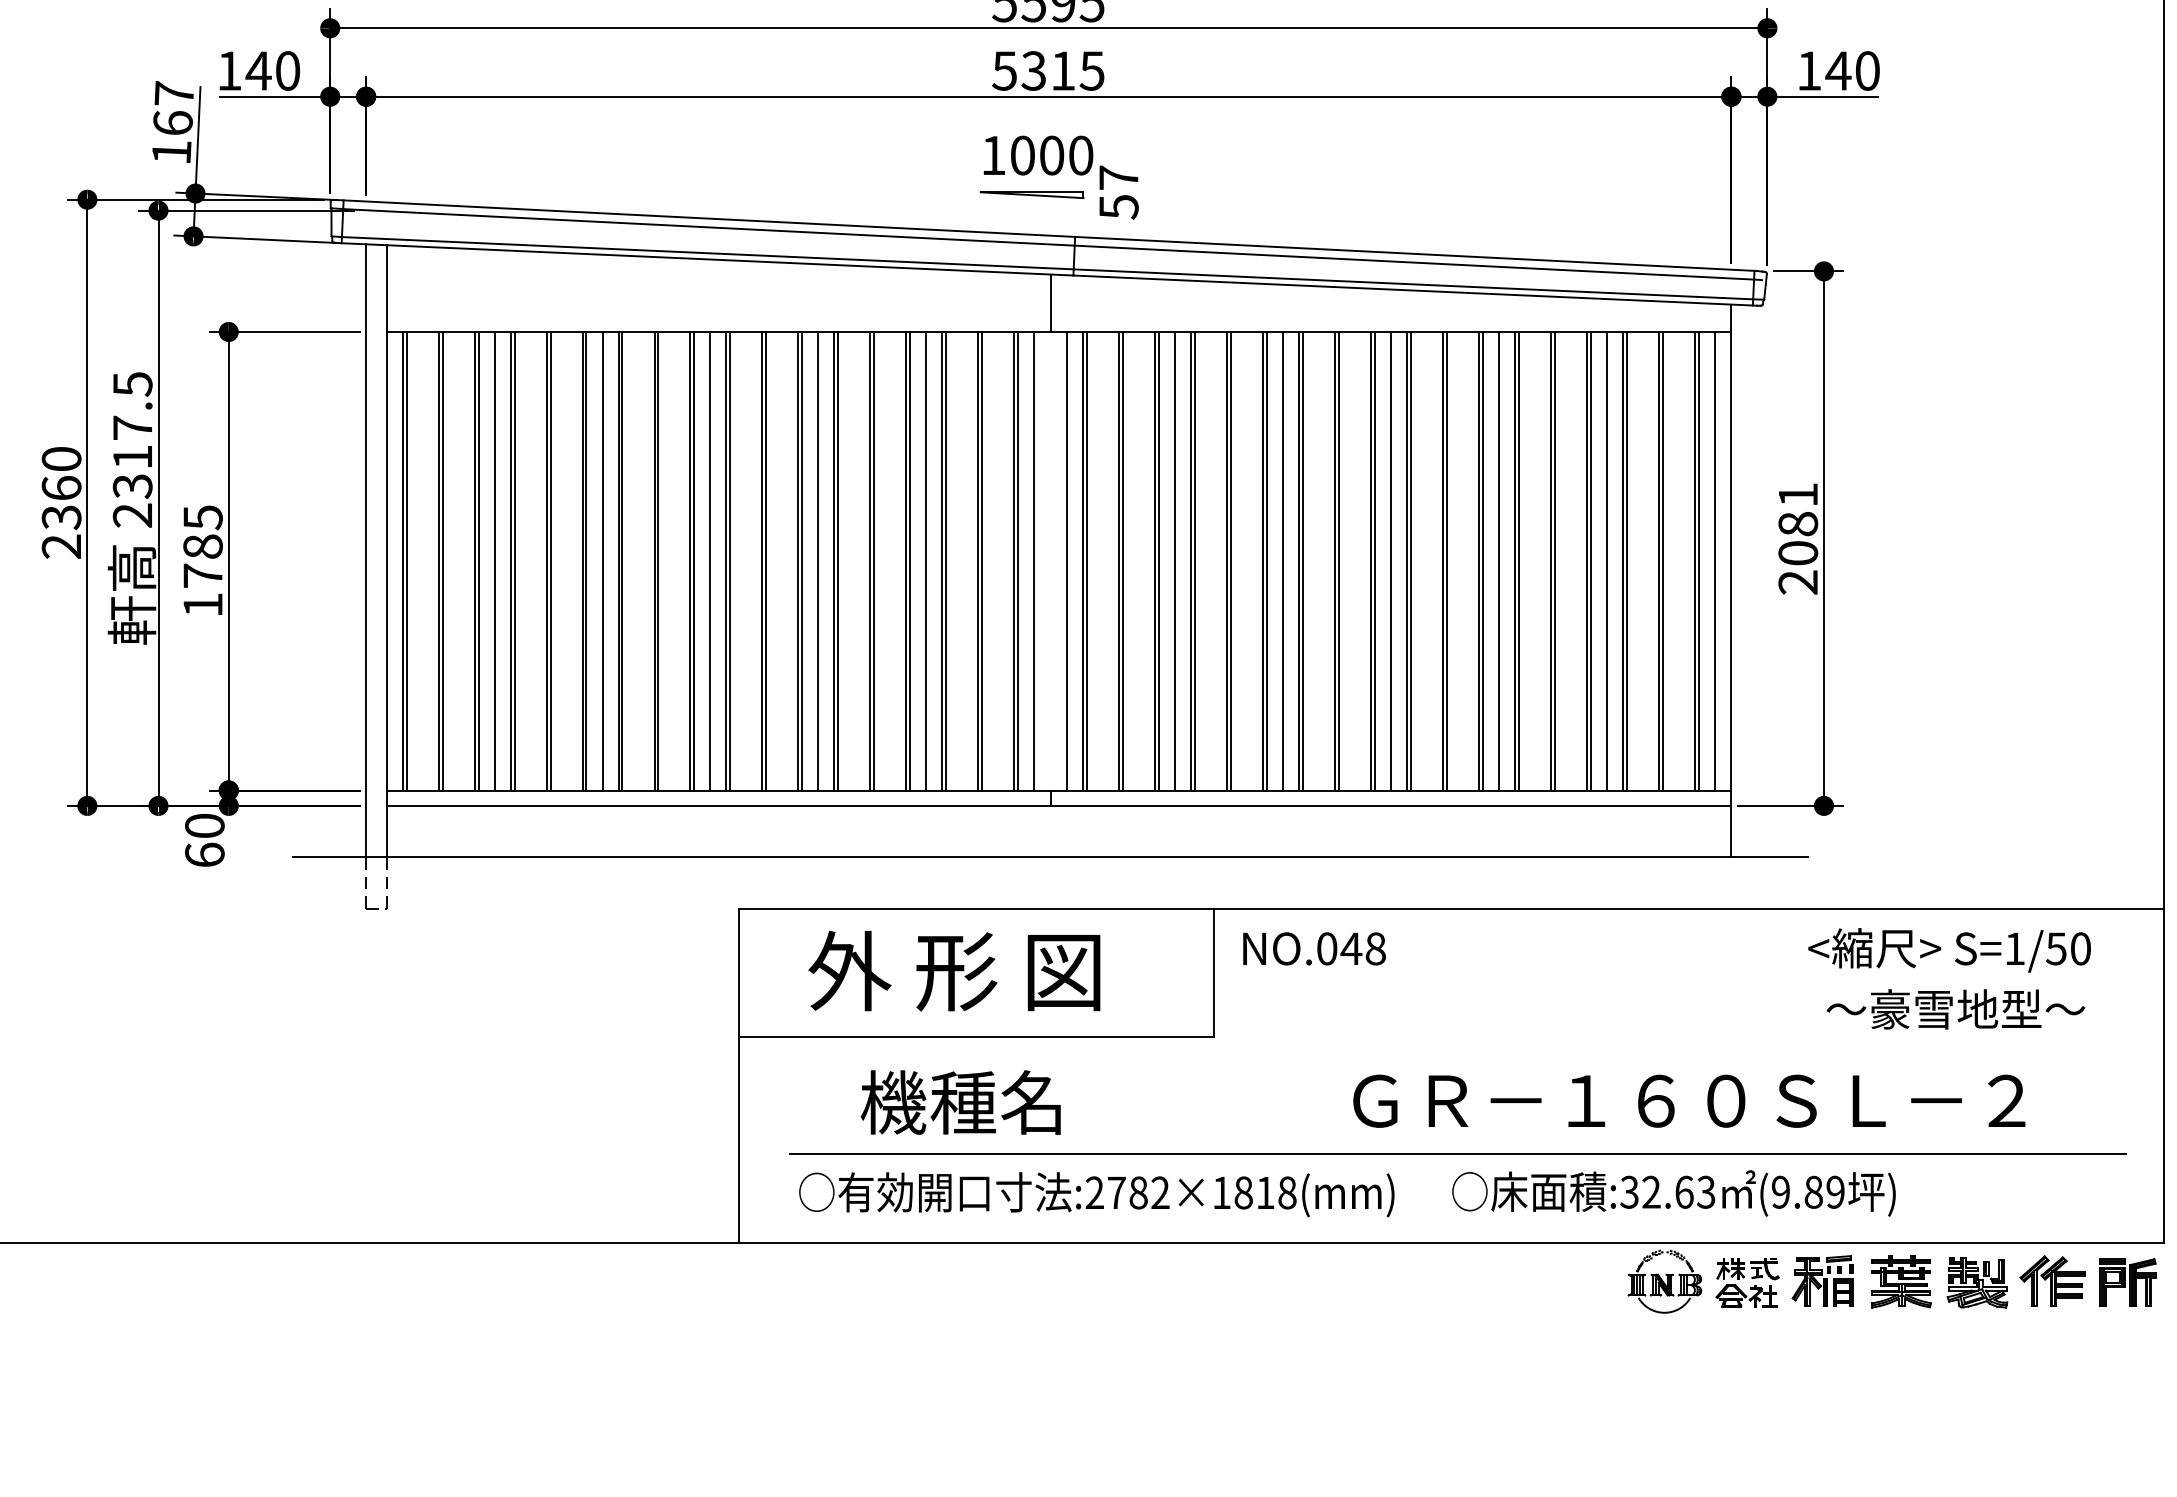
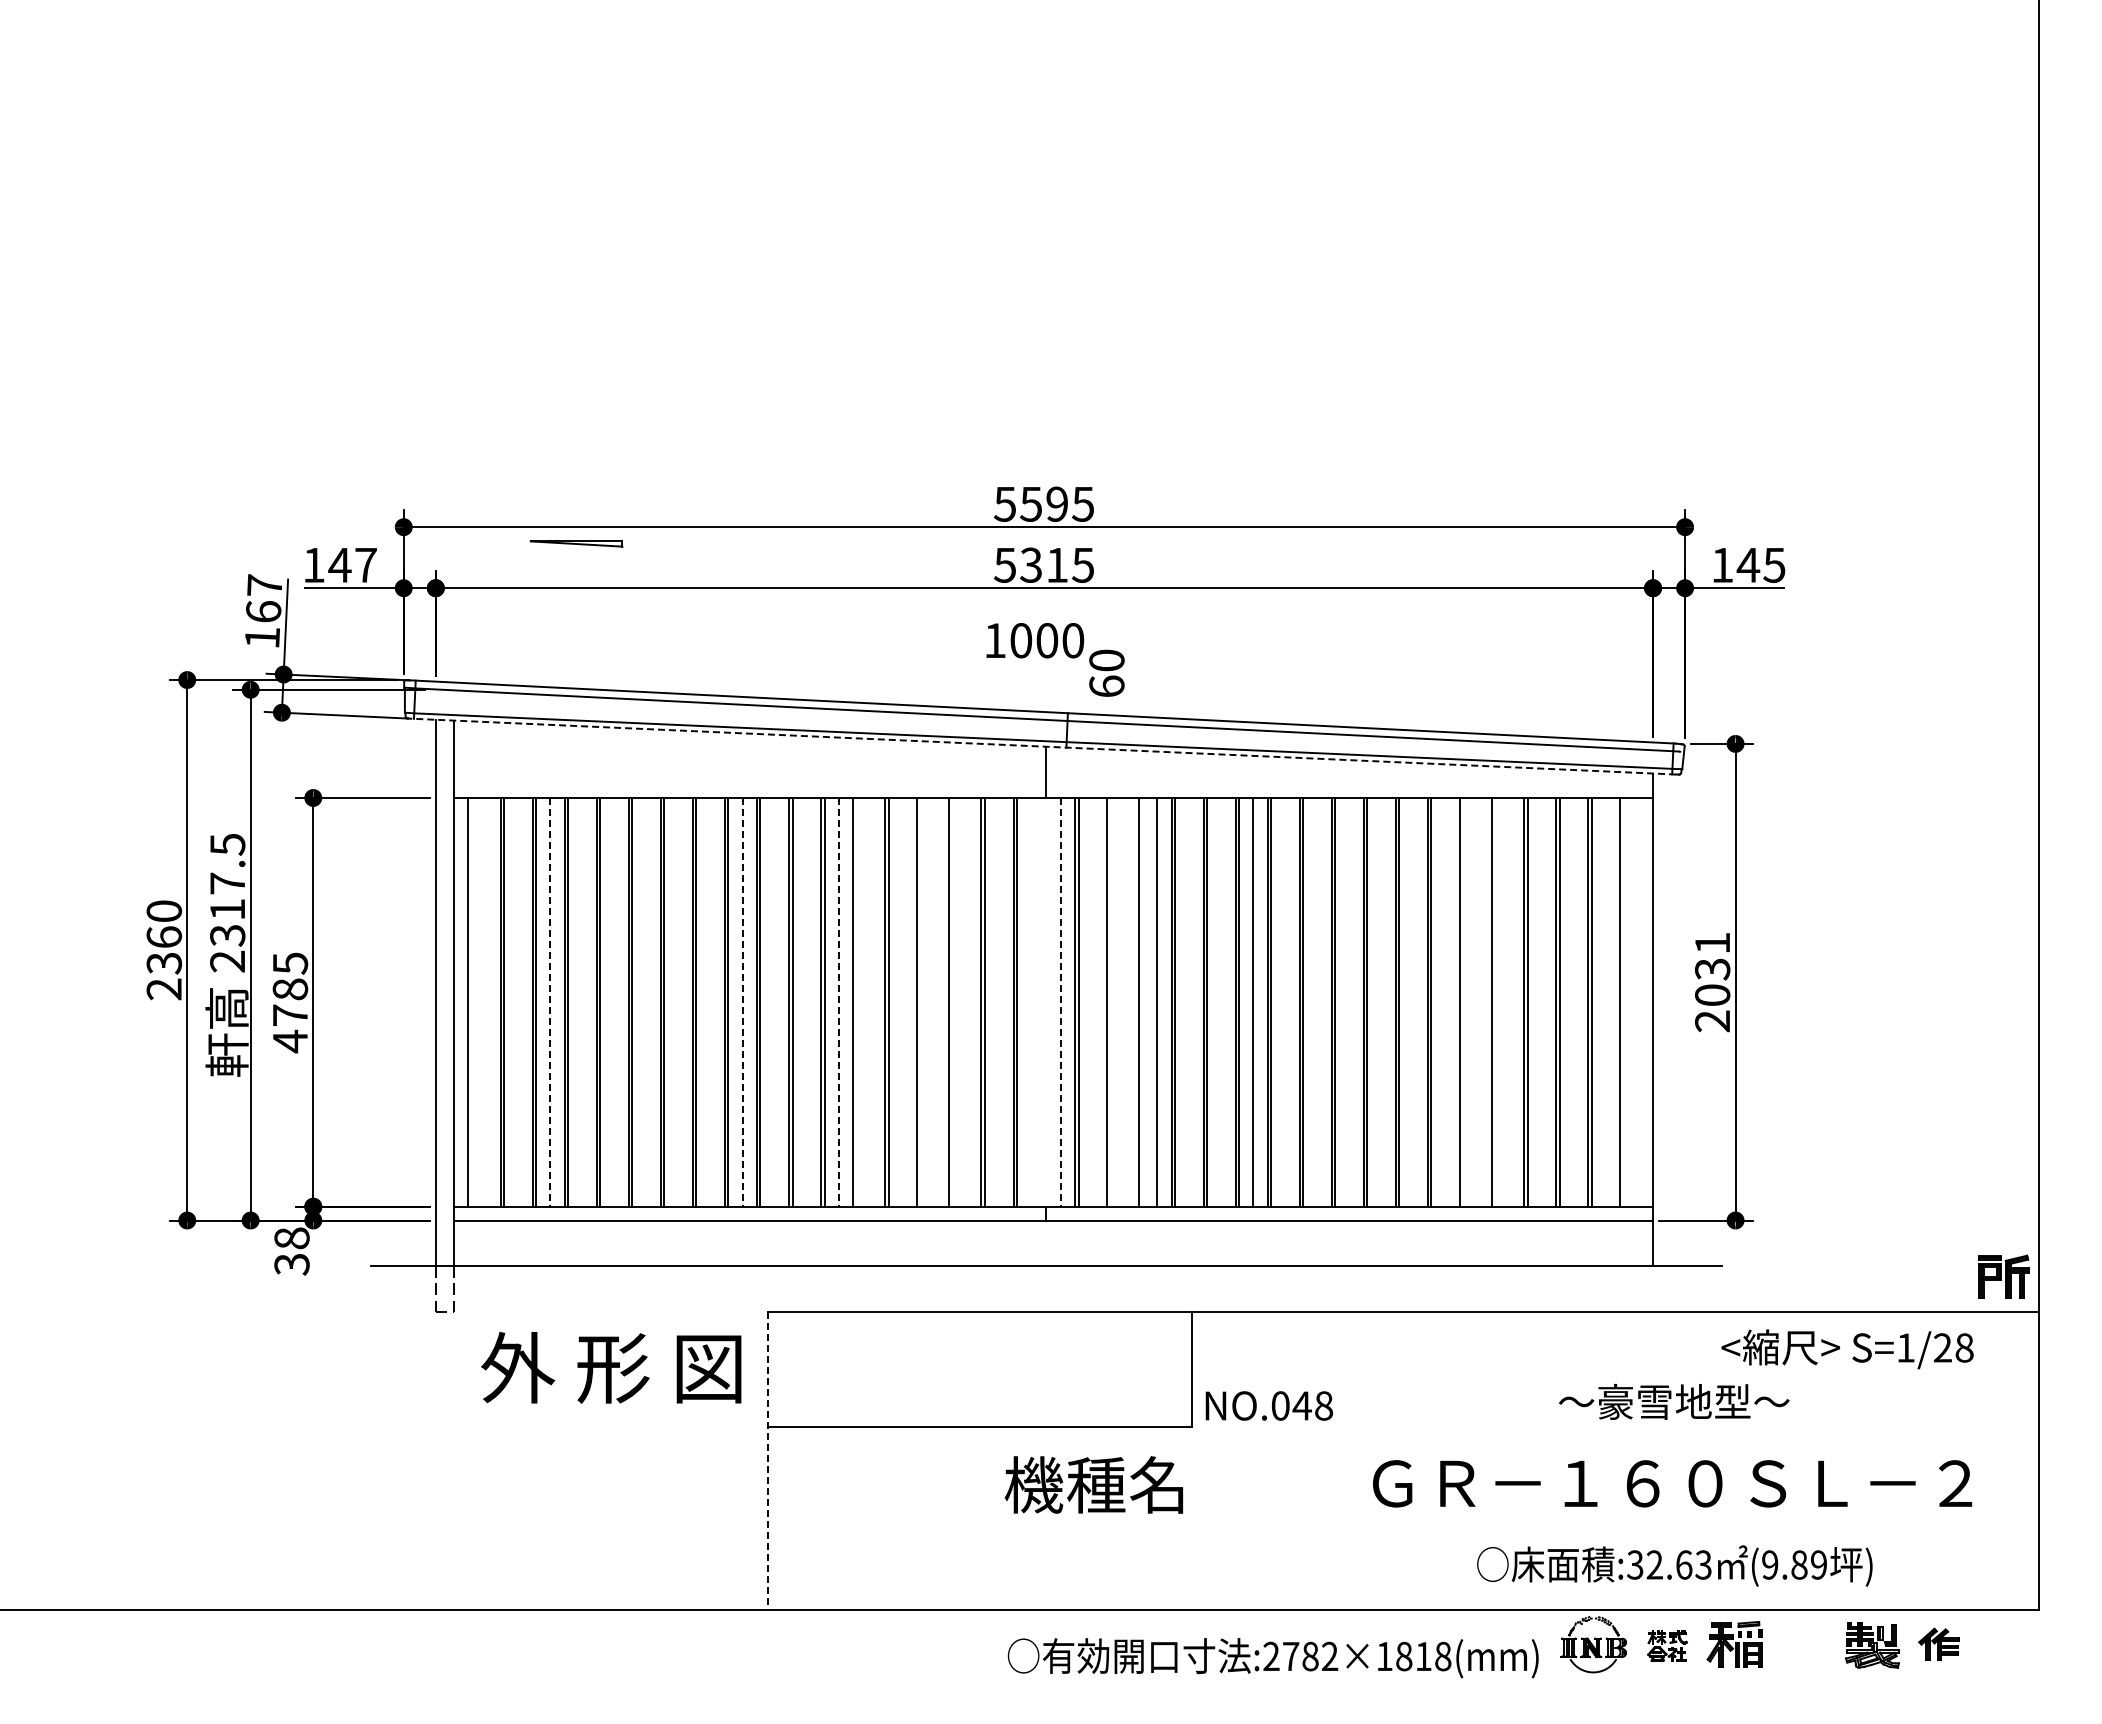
text: (287, 70) -> (365, 564), 140 -> 147
text: (1867, 70) -> (1774, 564), 140 -> 145
text: (1118, 192) -> (1106, 673), 57 -> 60
part: (1032, 194) -> (576, 543), moved
line: (1046, 274) -> (1042, 746), solid -> dashed
text: (1798, 524) -> (1712, 969), 2081 -> 2031
line: (406, 560) -> (471, 1001), removed
line: (602, 560) -> (646, 1001), removed
line: (838, 560) -> (856, 1001), removed
line: (909, 560) -> (920, 1001), removed
line: (926, 560) -> (935, 1001), removed
line: (945, 560) -> (952, 1001), removed
line: (1034, 560) -> (1031, 1001), removed
line: (1122, 560) -> (1110, 1001), removed
line: (1158, 560) -> (1142, 1001), removed
line: (1390, 560) -> (1349, 1001), removed
line: (1498, 560) -> (1445, 1001), removed
line: (1518, 560) -> (1463, 1001), removed
line: (1554, 560) -> (1495, 1001), removed
line: (1606, 560) -> (1541, 1001), removed
line: (1698, 560) -> (1623, 1001), removed
line: (1715, 560) -> (1638, 1001), removed
line: (494, 561) -> (550, 1002), solid -> dashed
line: (710, 561) -> (742, 1002), solid -> dashed
line: (817, 561) -> (838, 1002), solid -> dashed
line: (1067, 561) -> (1061, 1002), solid -> dashed
text: (203, 605) -> (290, 1041), 1785 -> 4785
text: (204, 840) -> (291, 1251), 60 -> 38
text: (1314, 948) -> (1269, 1405), moved
text: (2068, 948) -> (1953, 1347), S=1/50 -> S=1/28
text: (954, 970) -> (611, 1367), moved
text: (1956, 1008) -> (1674, 1401), moved
line: (738, 1075) -> (767, 1460), solid -> dashed
text: (1689, 1100) -> (1672, 1483), moved
text: (960, 1102) -> (1093, 1484), moved
line: (1457, 1153) -> (1408, 1530), removed
text: (1673, 1192) -> (1674, 1565), moved
text: (1095, 1195) -> (1272, 1658), moved
part: (1902, 1281) -> (1805, 1644), removed
part: (2051, 1281) -> (1938, 1644), size x0.7
part: (1747, 1282) -> (1667, 1645), size x0.7
part: (2127, 1282) -> (2003, 1276), moved

